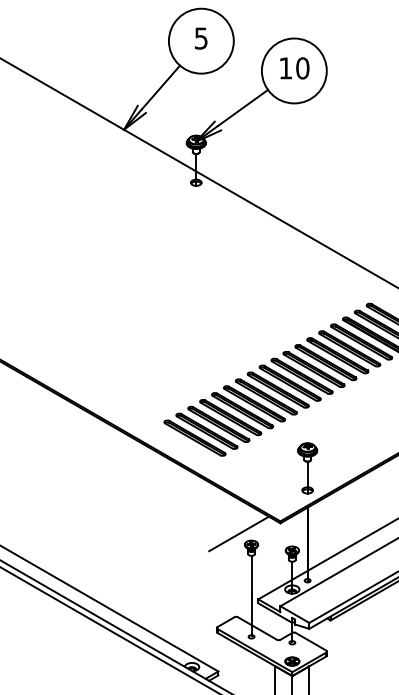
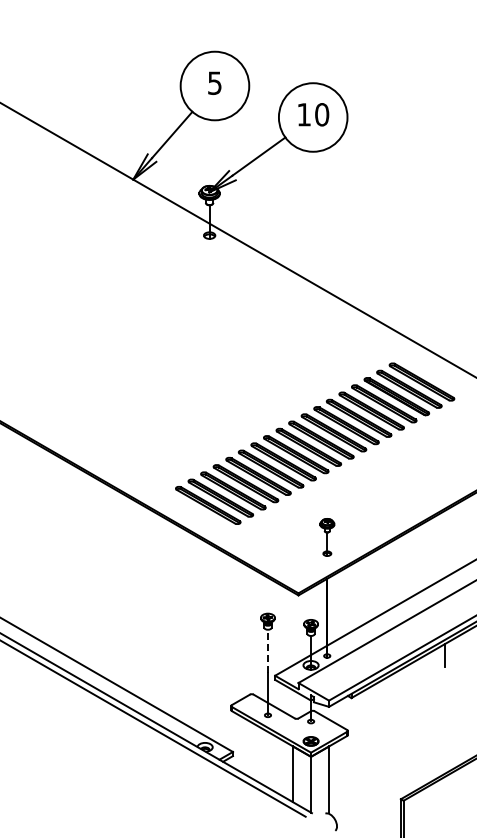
part: (307, 468) -> (327, 537), size x0.7
line: (238, 533) -> (254, 606), removed
line: (251, 576) -> (267, 651), solid -> dashed

